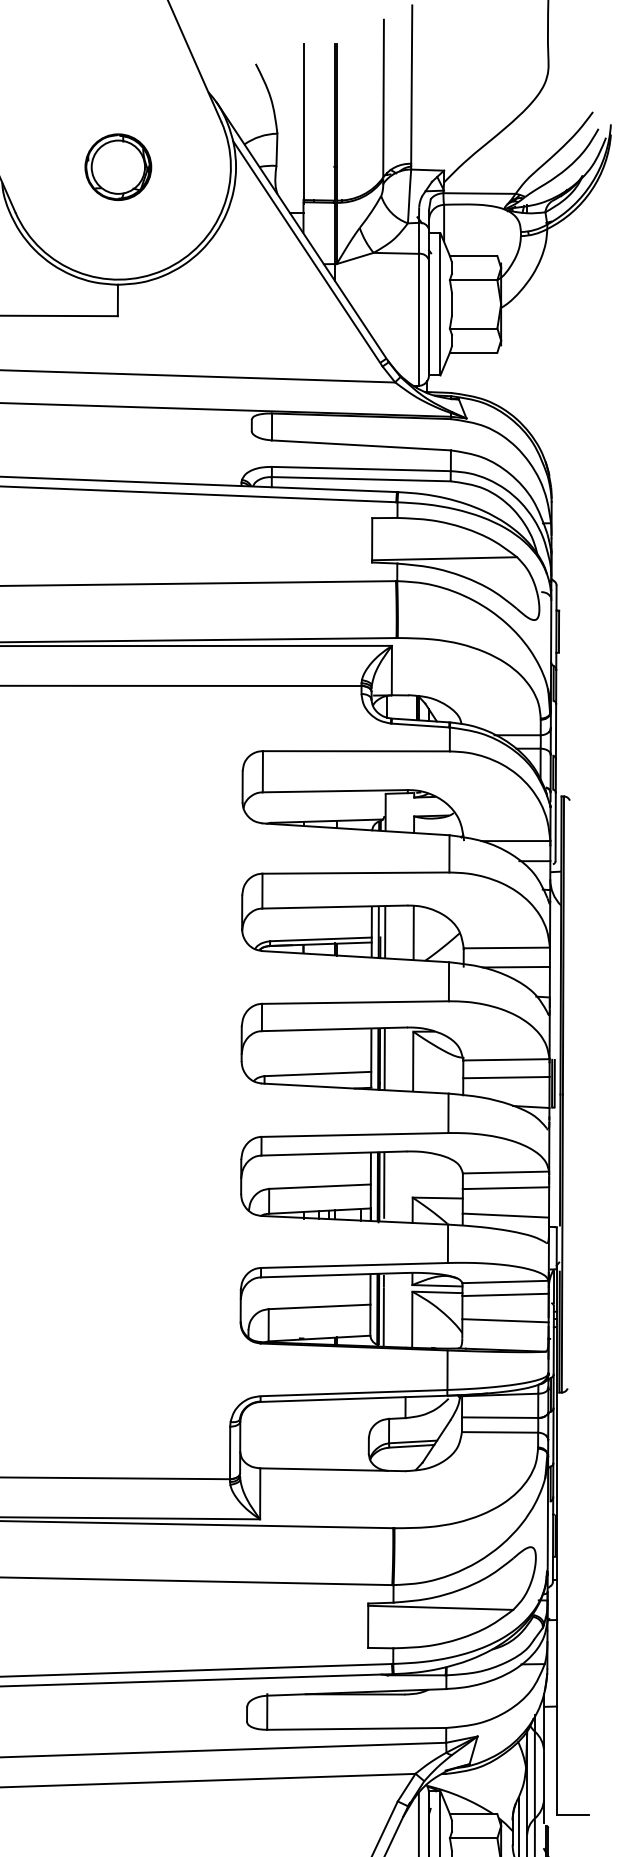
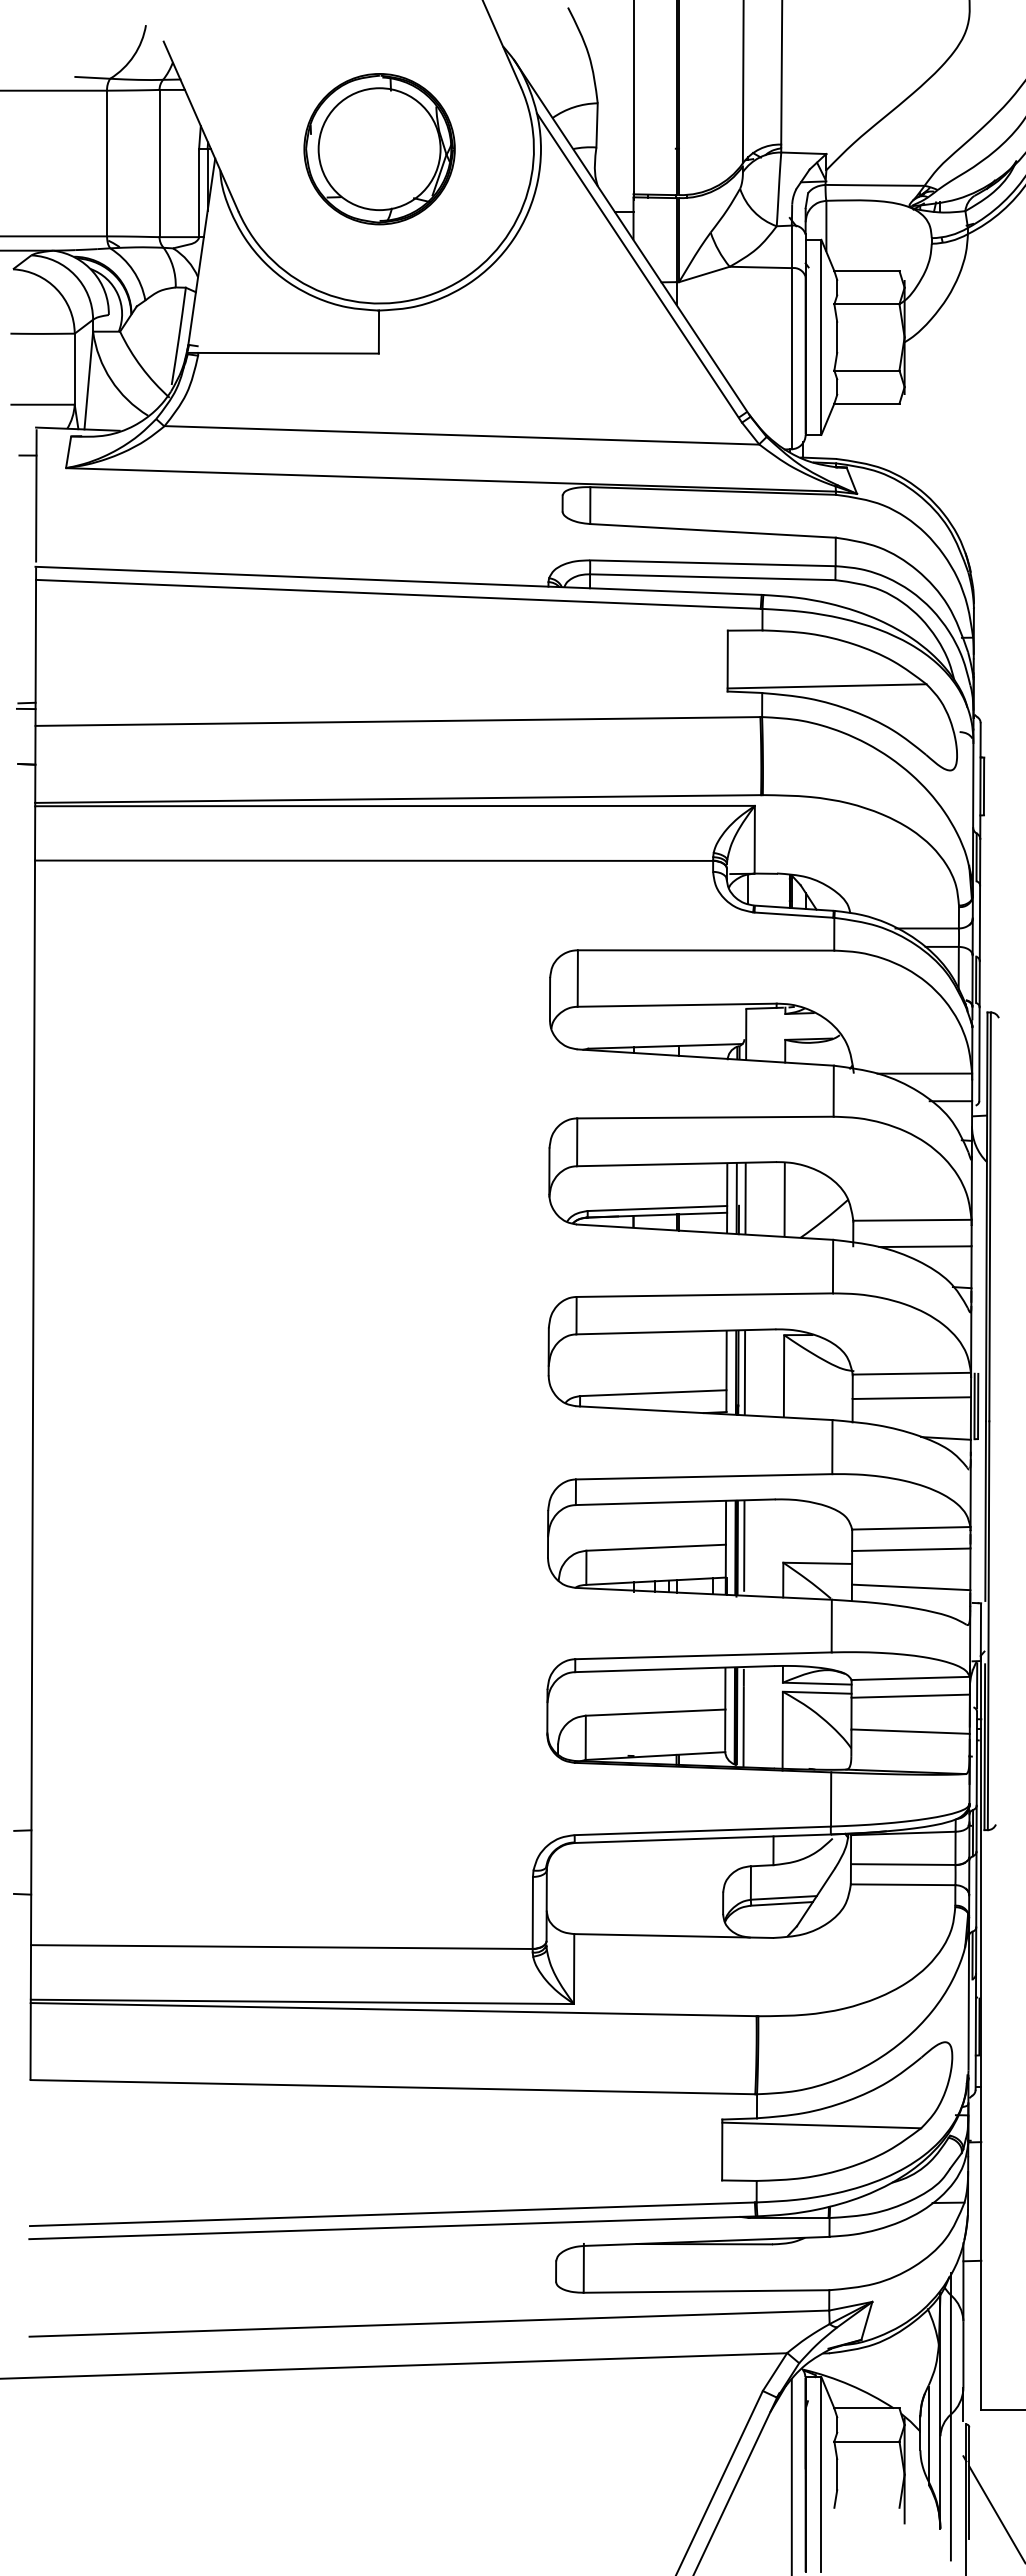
part: (118, 167) -> (379, 149), size x1.67

